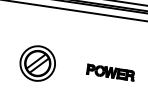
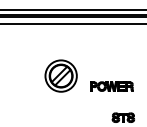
part: (37, 62) -> (60, 75), moved
part: (110, 72) -> (111, 86), moved

